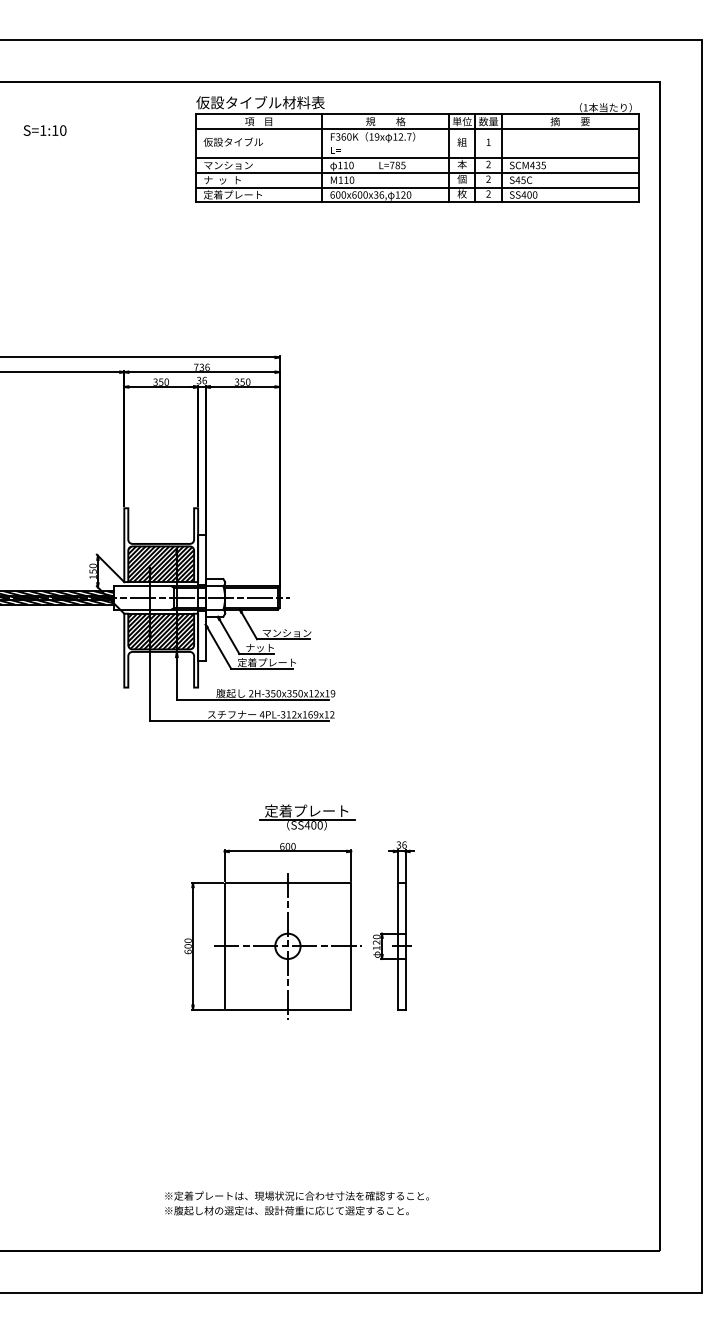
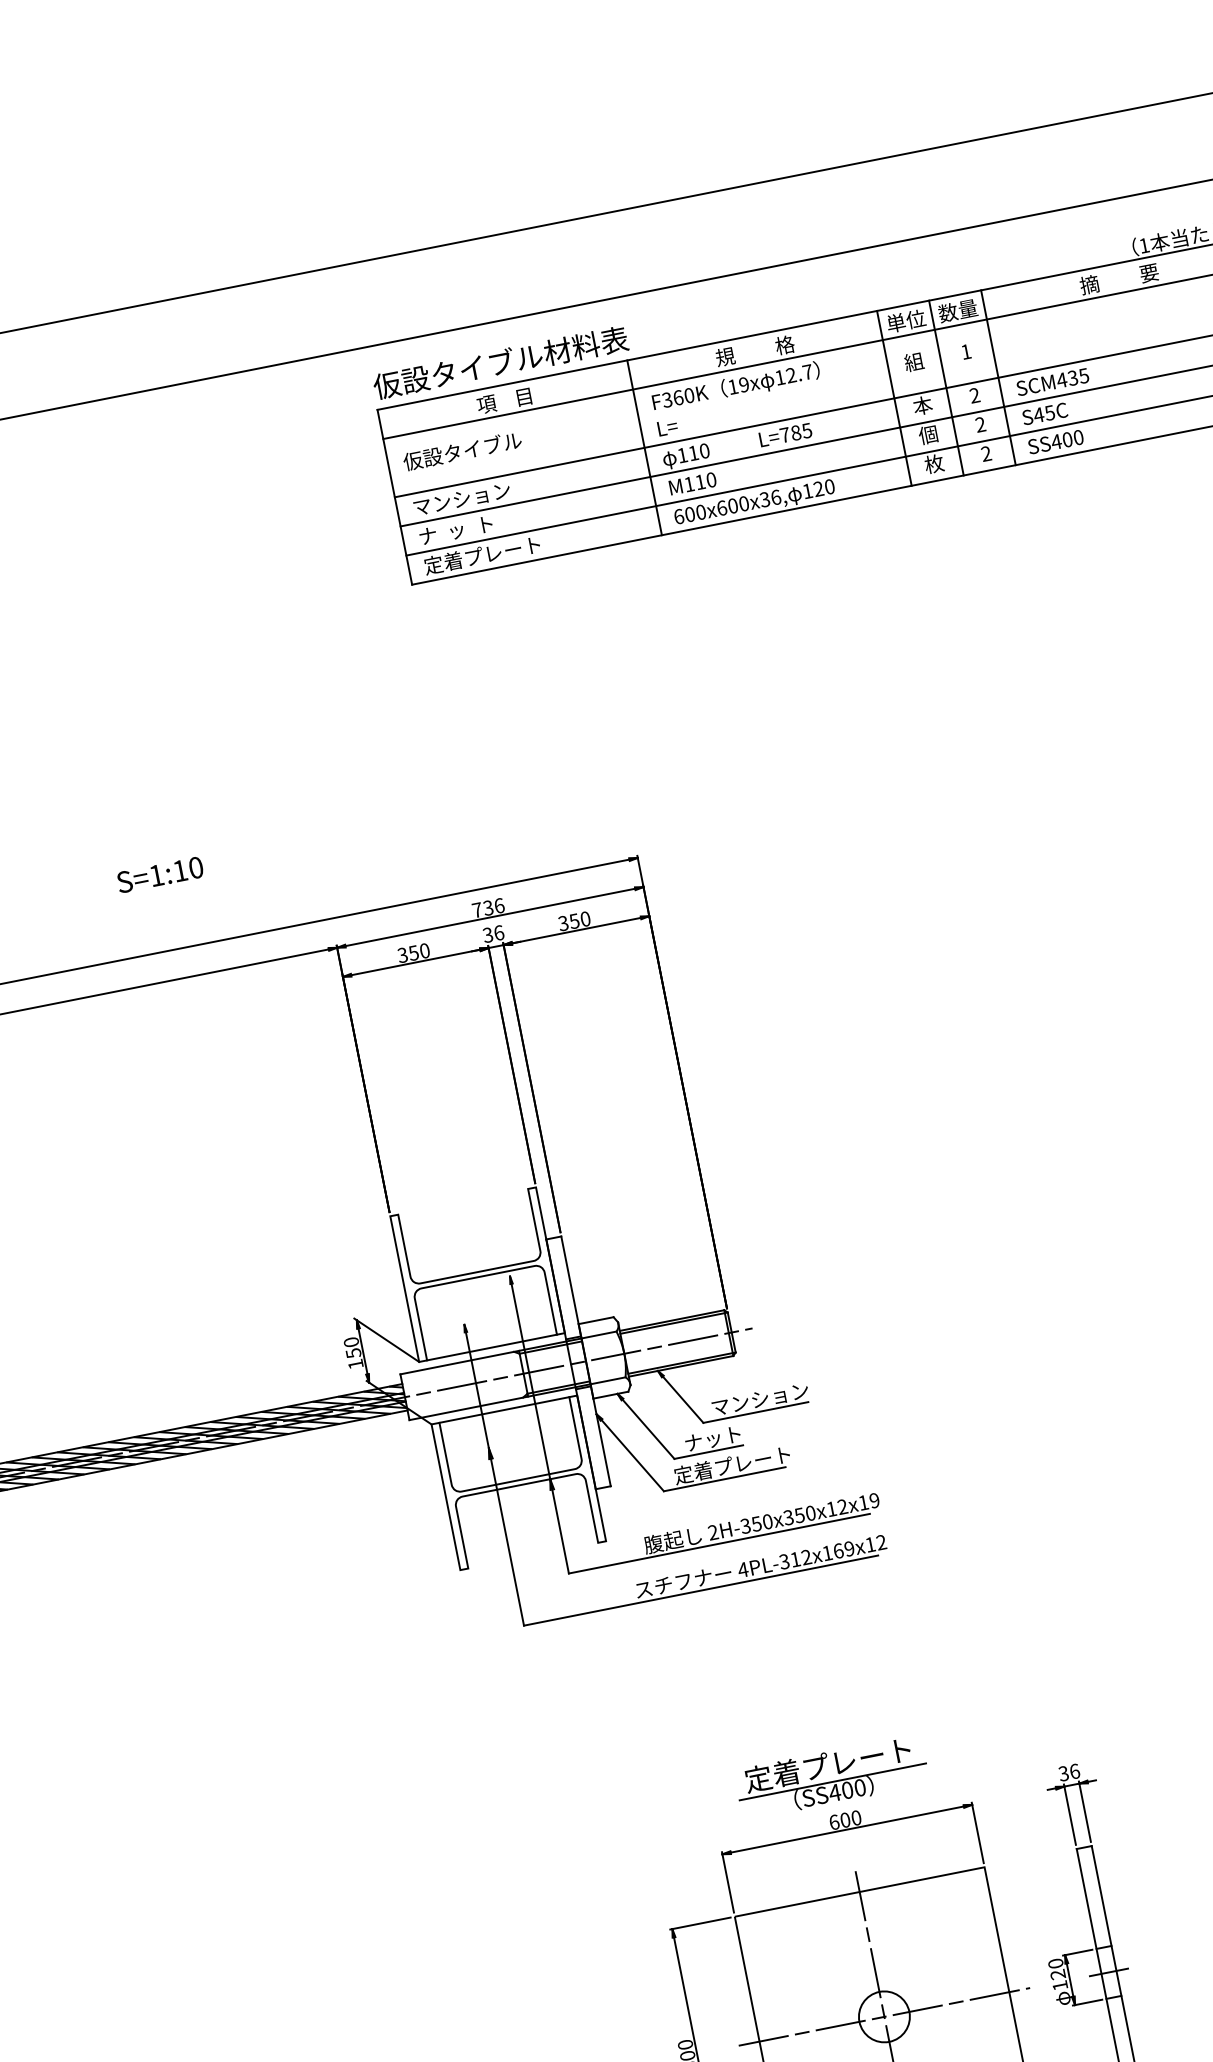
text: (44, 130) -> (159, 874), moved
hatch: (161, 564) -> (485, 1312), removed
hatch: (161, 631) -> (511, 1444), removed
part: (307, 817) -> (832, 1777), moved

